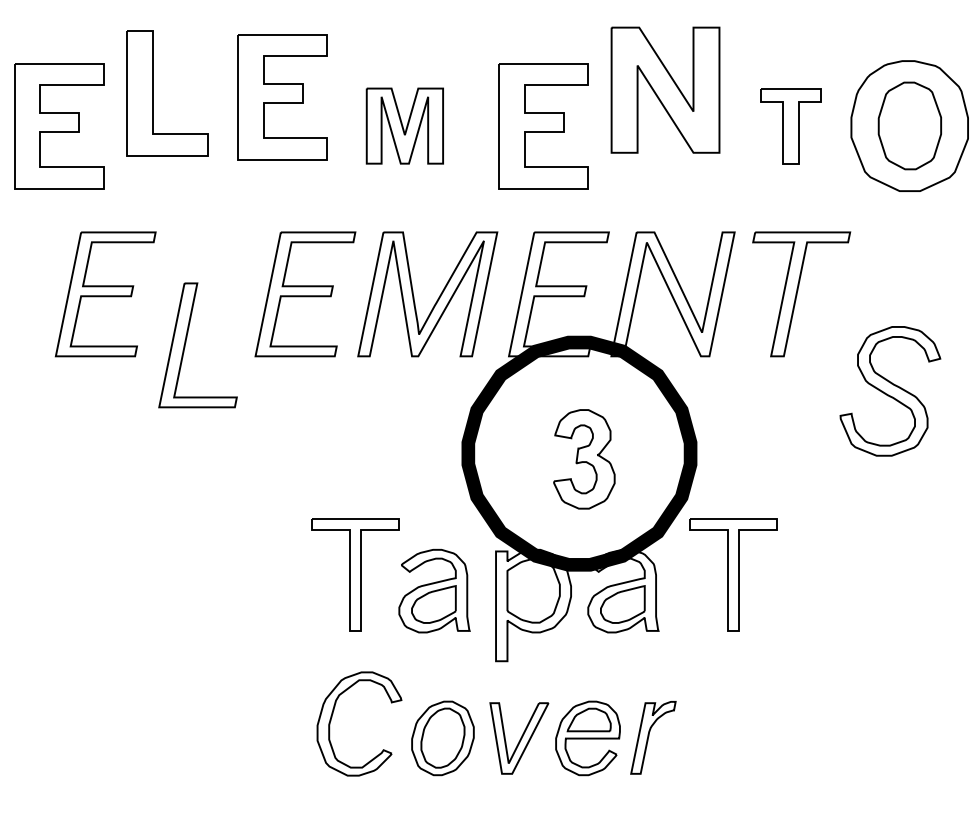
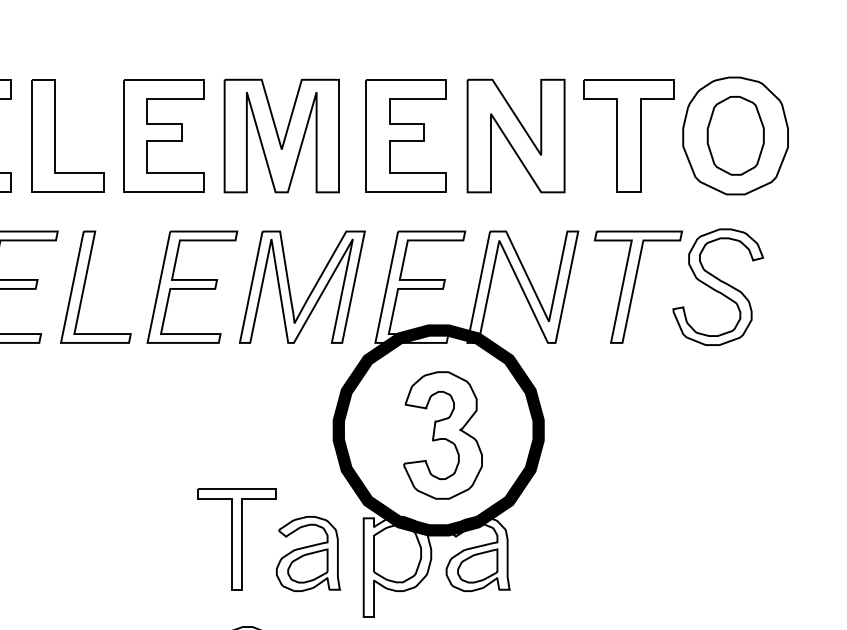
part: (665, 89) -> (516, 135), moved
part: (153, 93) -> (55, 136), moved
part: (282, 97) -> (163, 136), moved
part: (404, 125) -> (281, 135), size x1.67
part: (790, 126) -> (628, 136), size x1.67
part: (186, 342) -> (85, 284), moved
part: (890, 391) -> (718, 287), moved
part: (584, 459) -> (443, 435), size x1.43
part: (733, 574) -> (577, 539), removed

